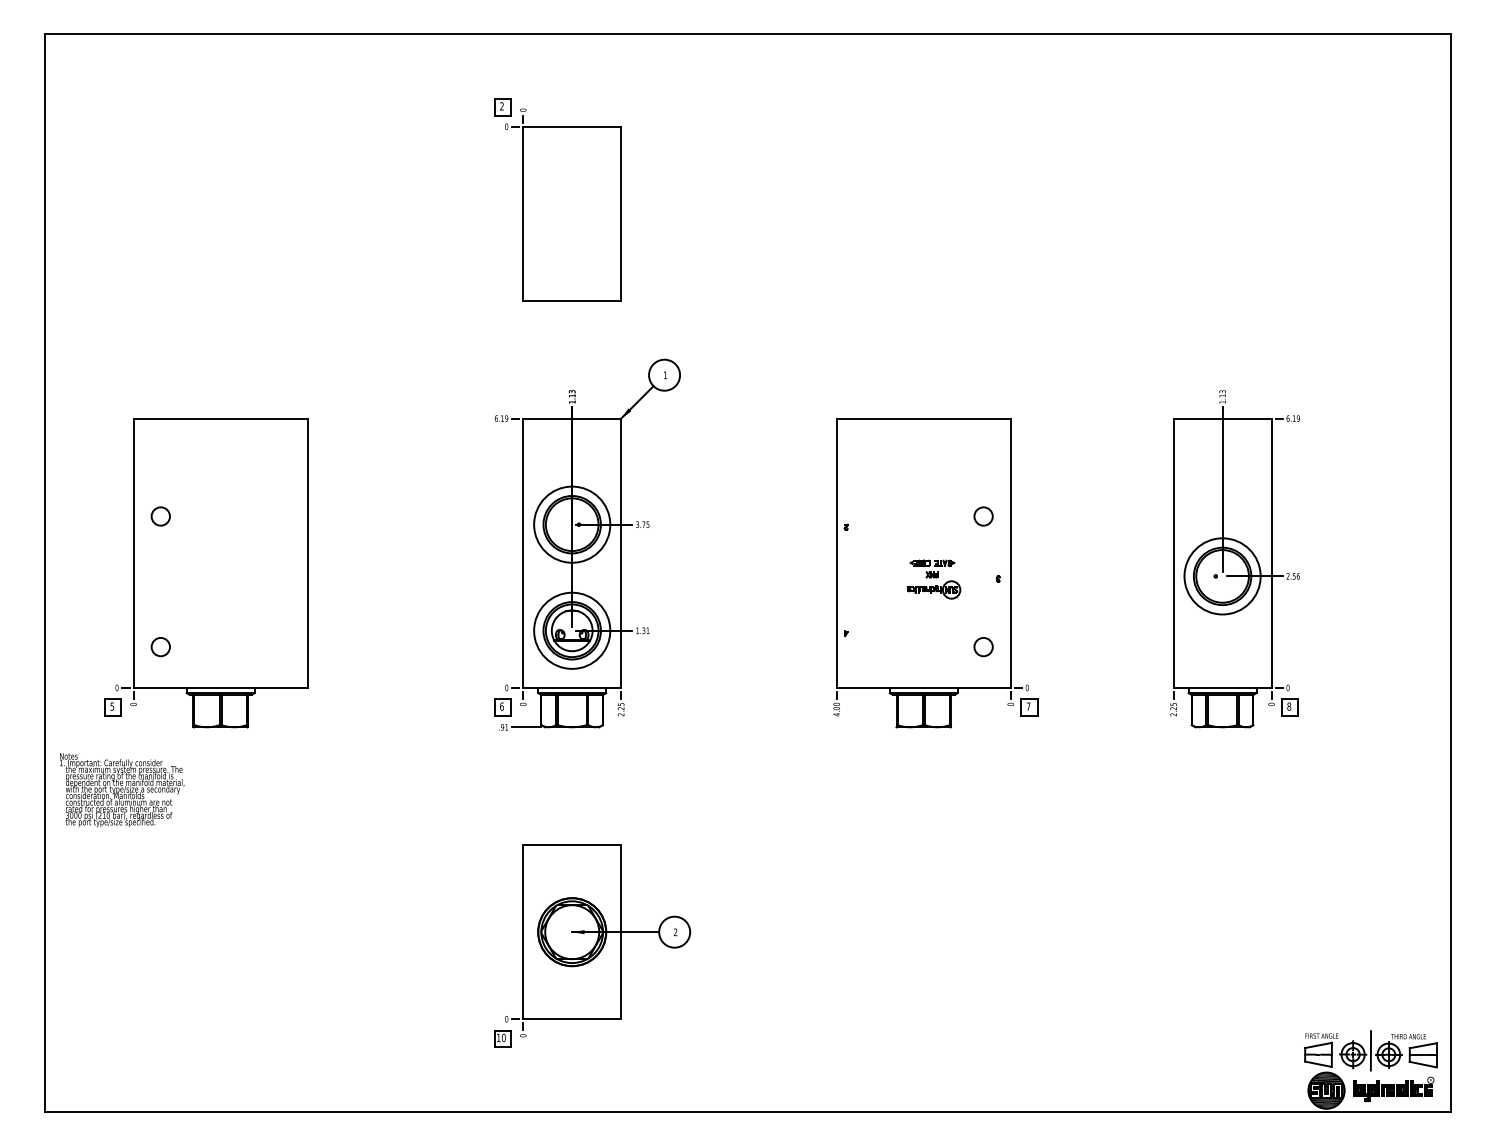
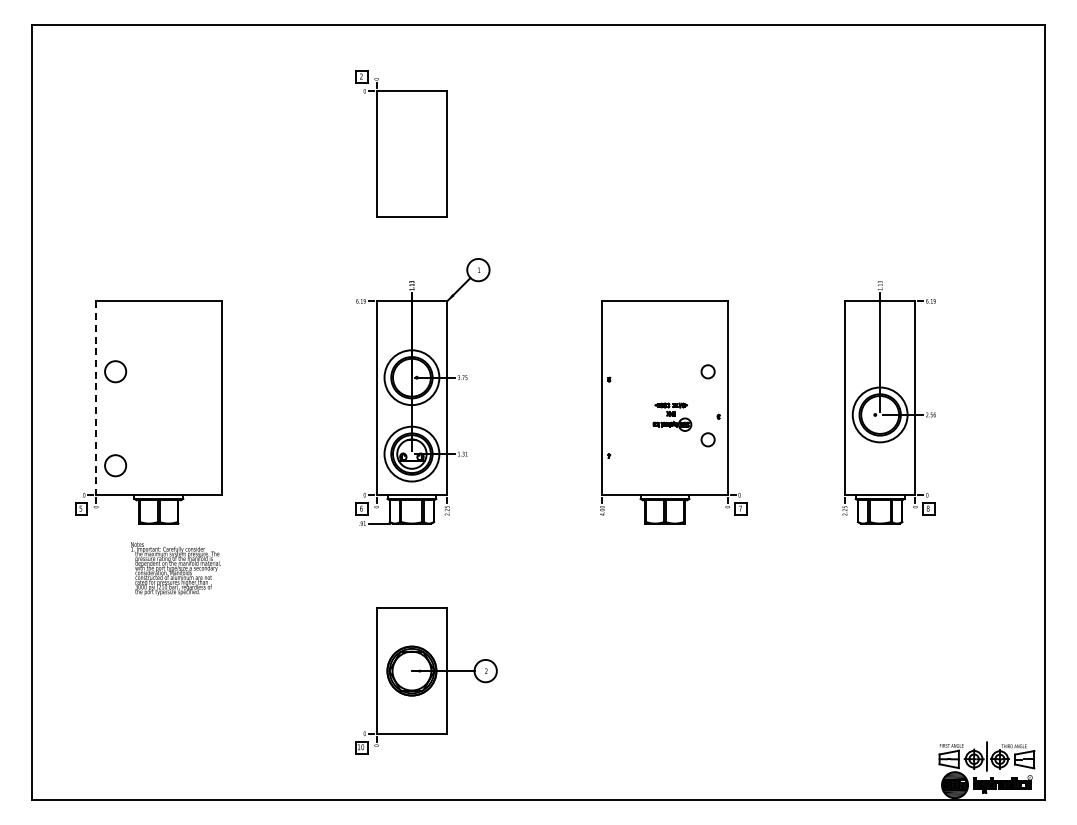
circle: (160, 516) -> (115, 371), size x1.6
line: (134, 553) -> (96, 398), solid -> dashed
circle: (160, 646) -> (115, 465), size x1.6
circle: (982, 646) -> (707, 439), moved
text: (121, 789) -> (175, 568), moved

